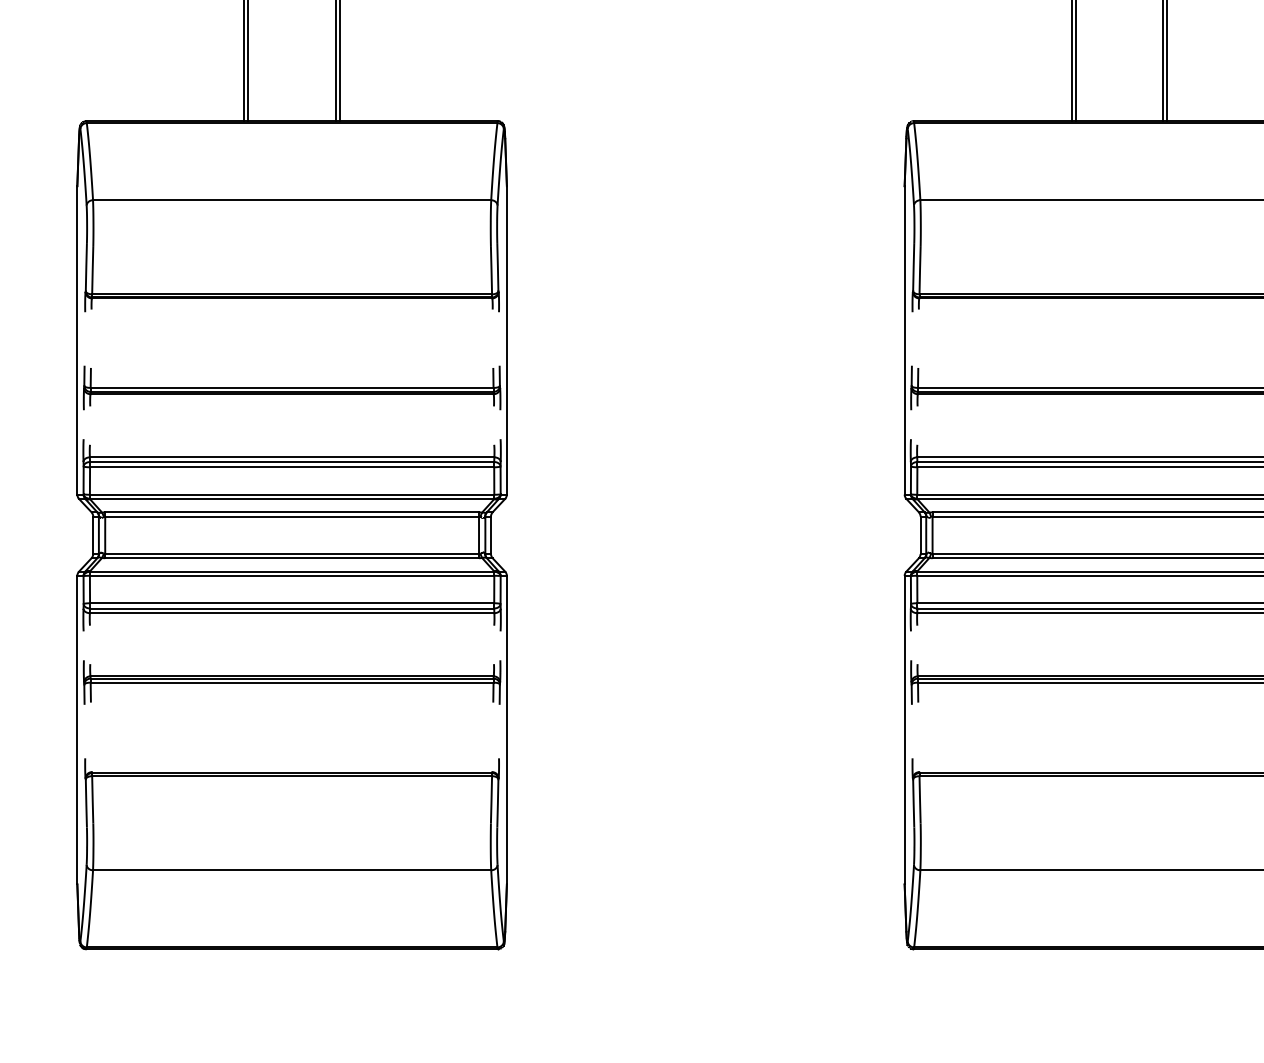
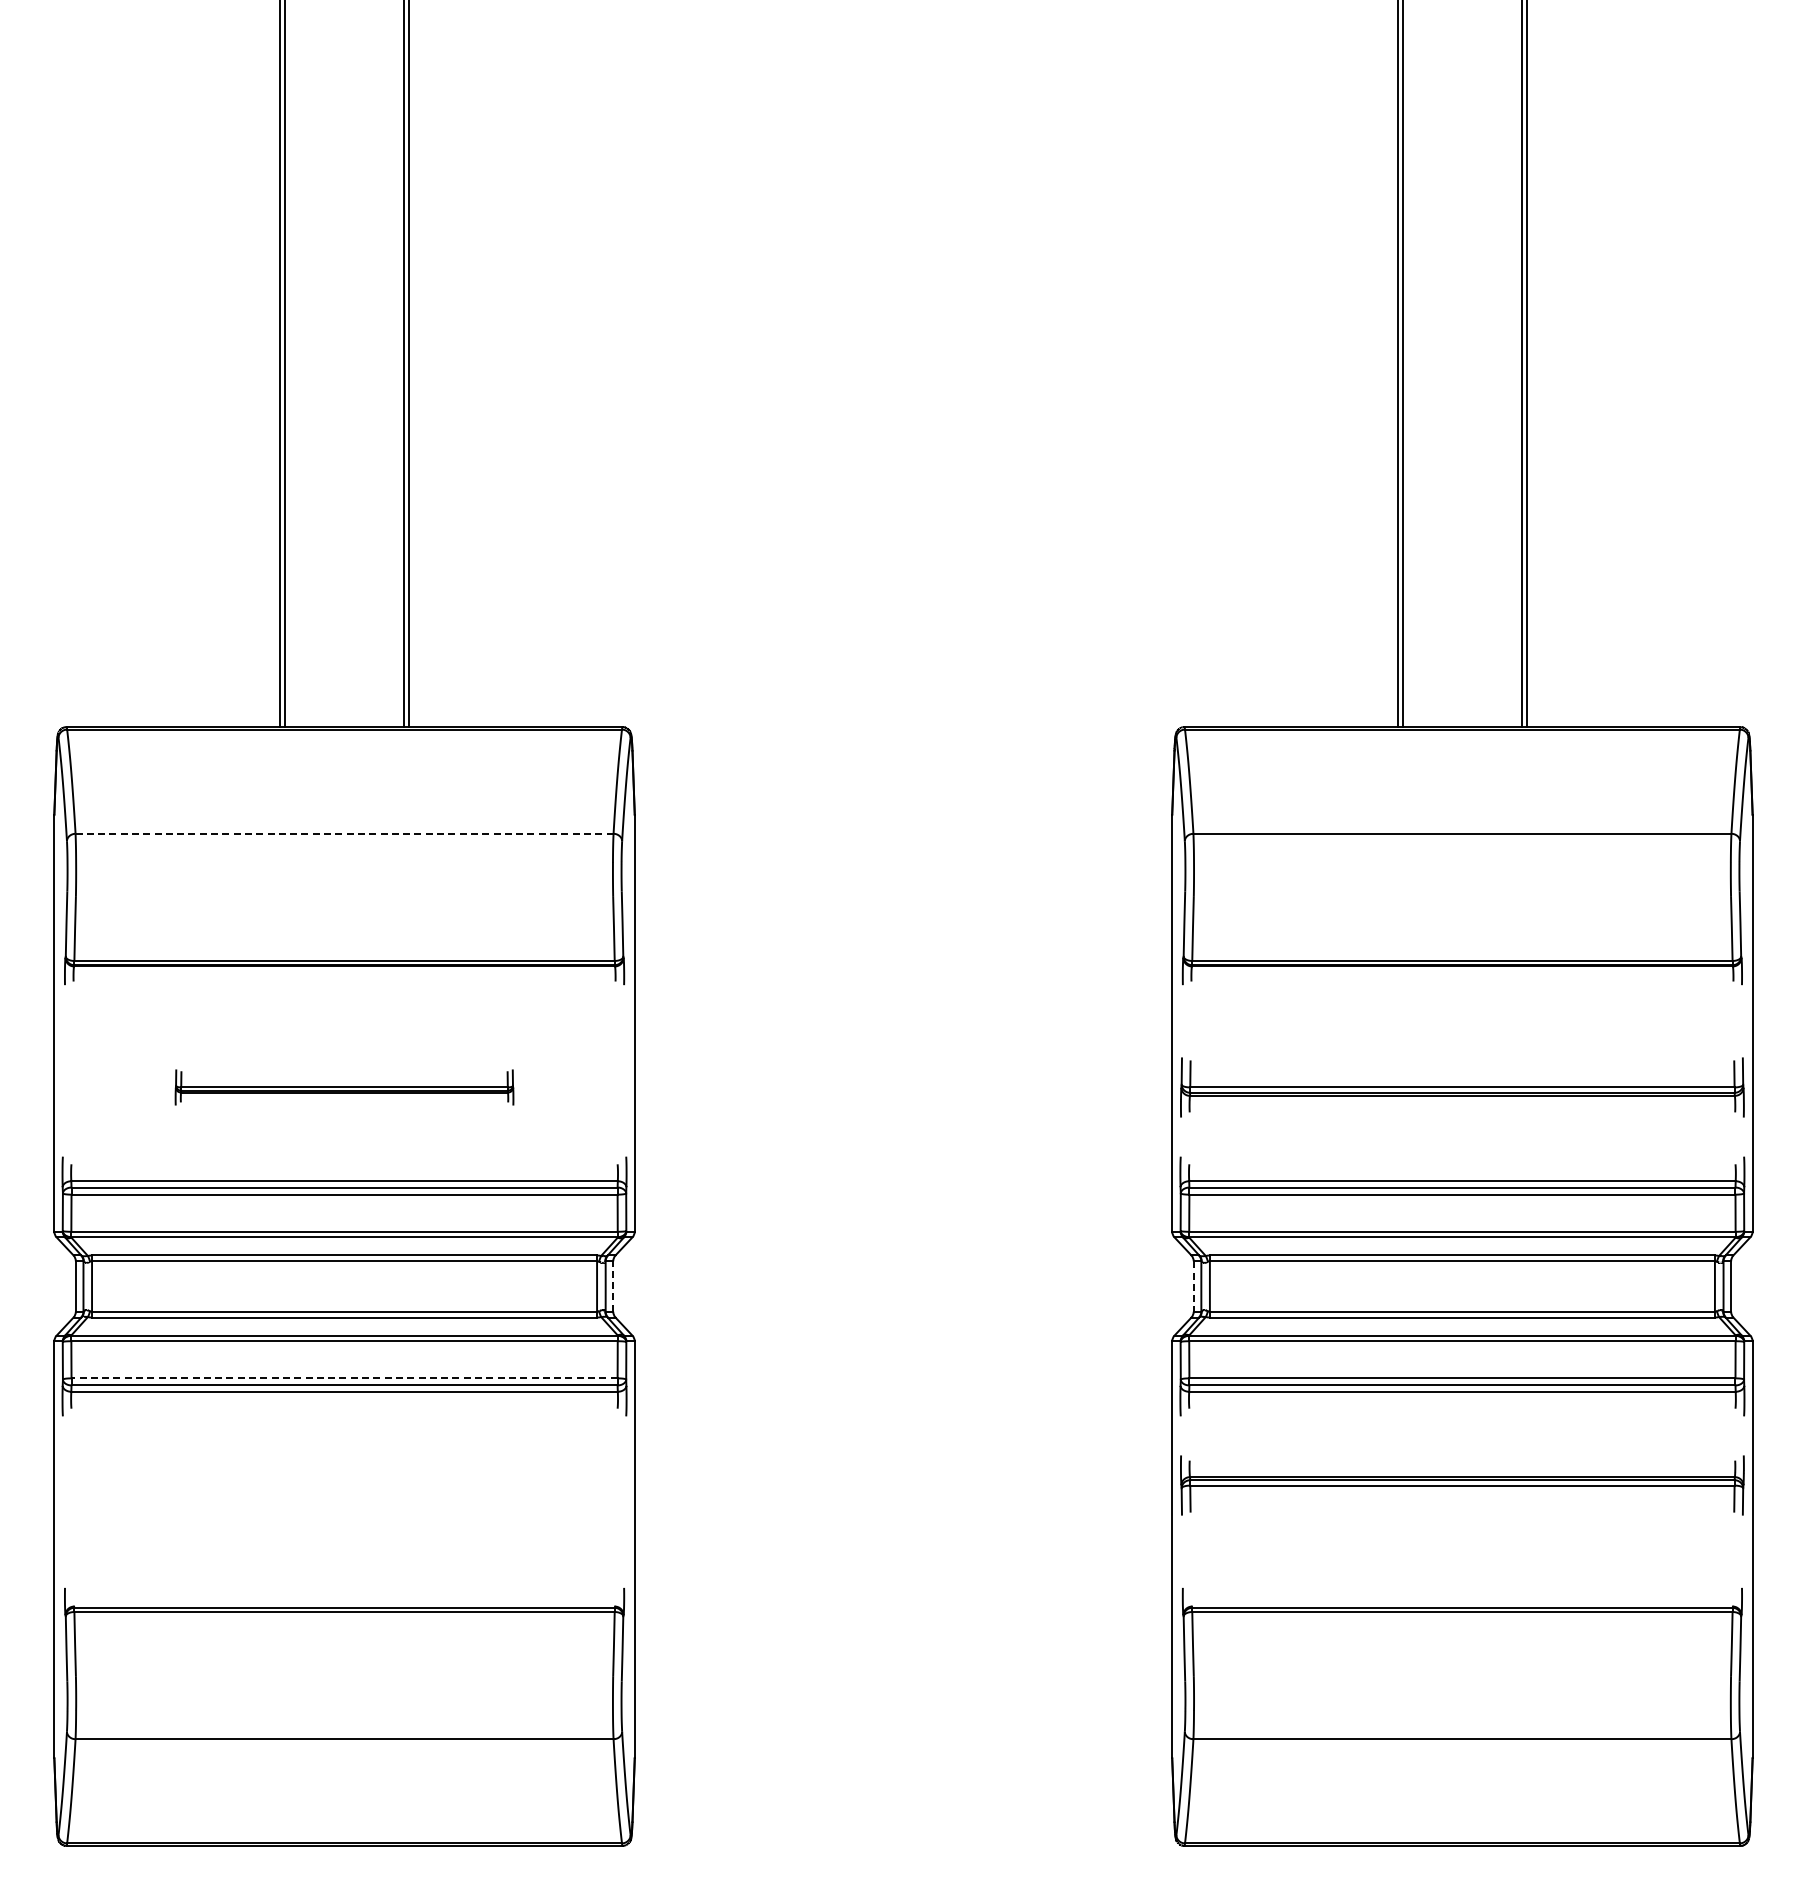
line: (292, 200) -> (344, 833), solid -> dashed
part: (292, 387) -> (344, 1087), size x0.6
line: (491, 535) -> (613, 1286), solid -> dashed
line: (920, 536) -> (1193, 1287), solid -> dashed
line: (292, 603) -> (344, 1378), solid -> dashed
part: (292, 682) -> (344, 1485), removed

